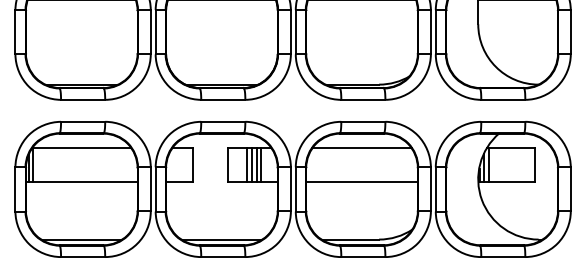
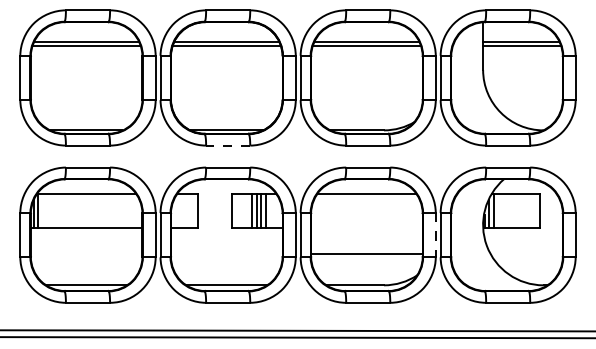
line: (222, 99) -> (227, 145), solid -> dashed
line: (361, 182) -> (366, 254), moved
line: (430, 189) -> (435, 235), solid -> dashed

